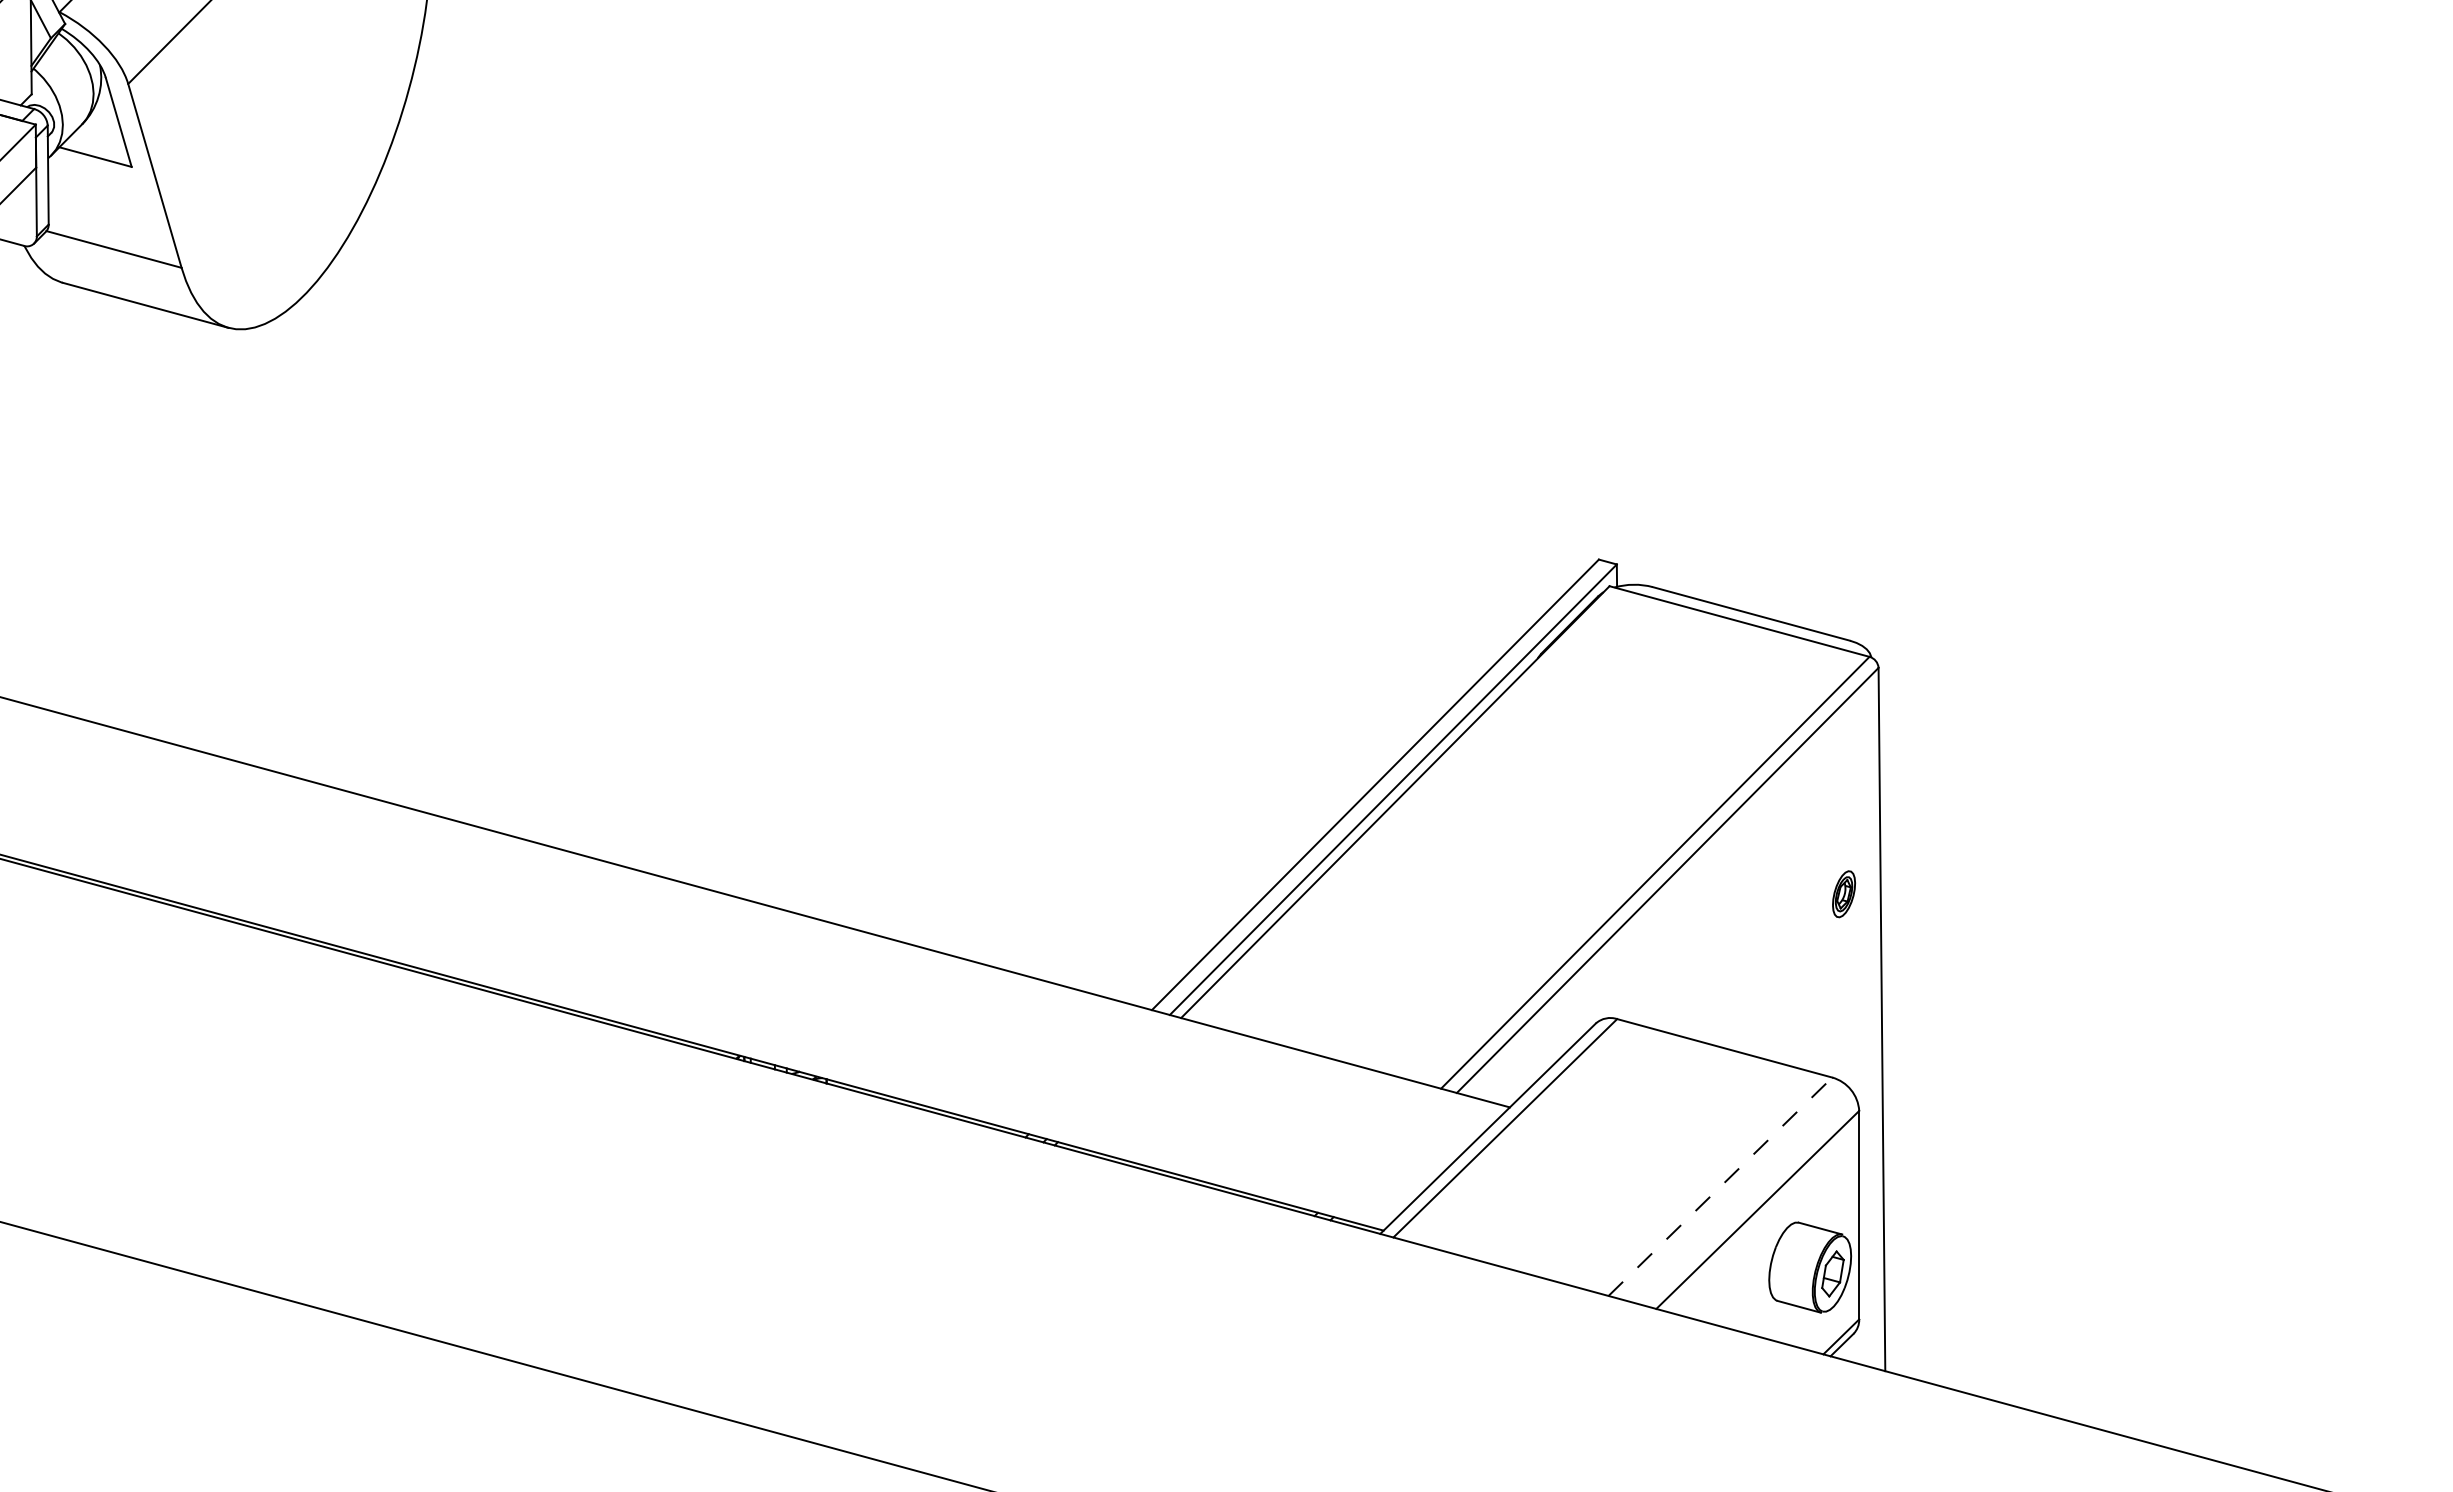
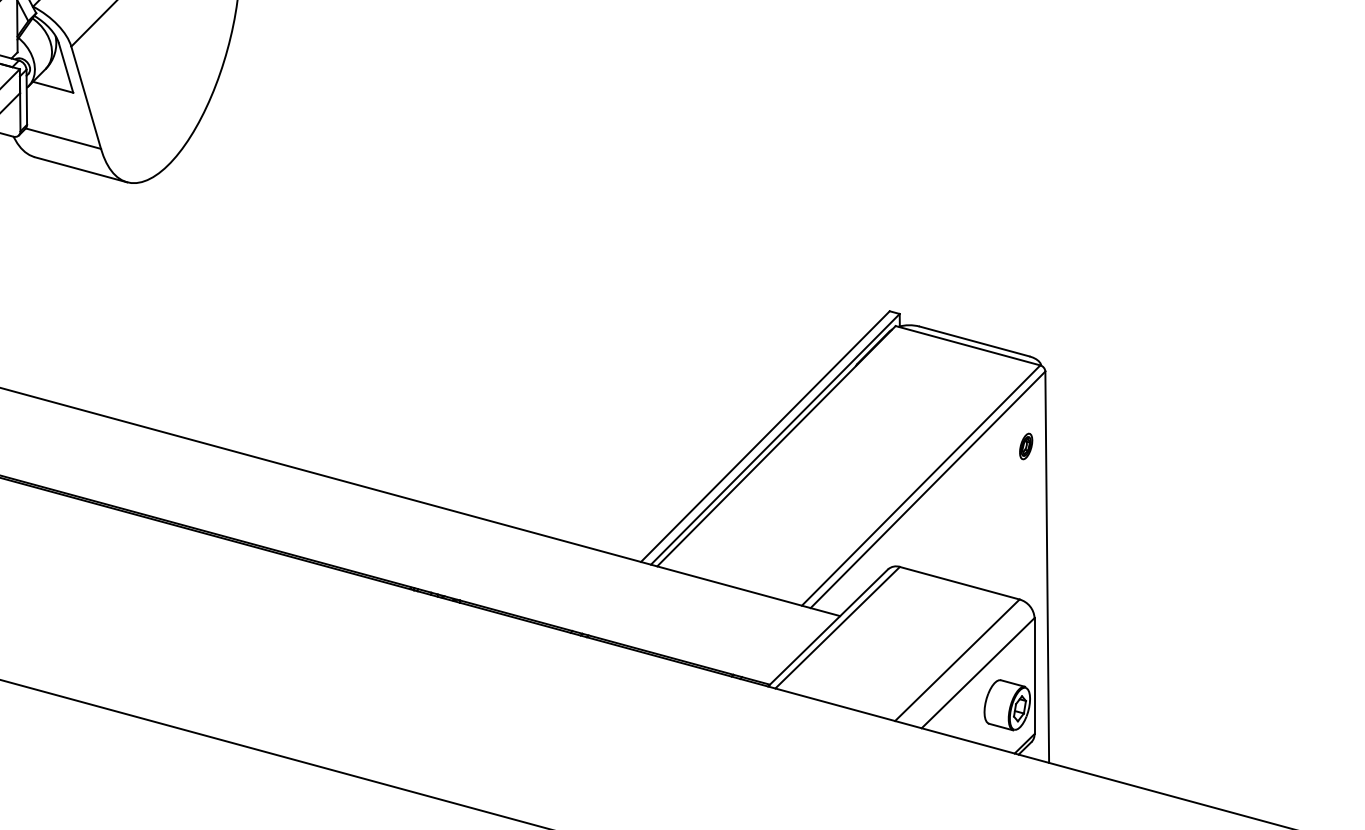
part: (1844, 894) -> (1026, 446), moved
line: (1720, 1187) -> (957, 660), dashed -> solid

